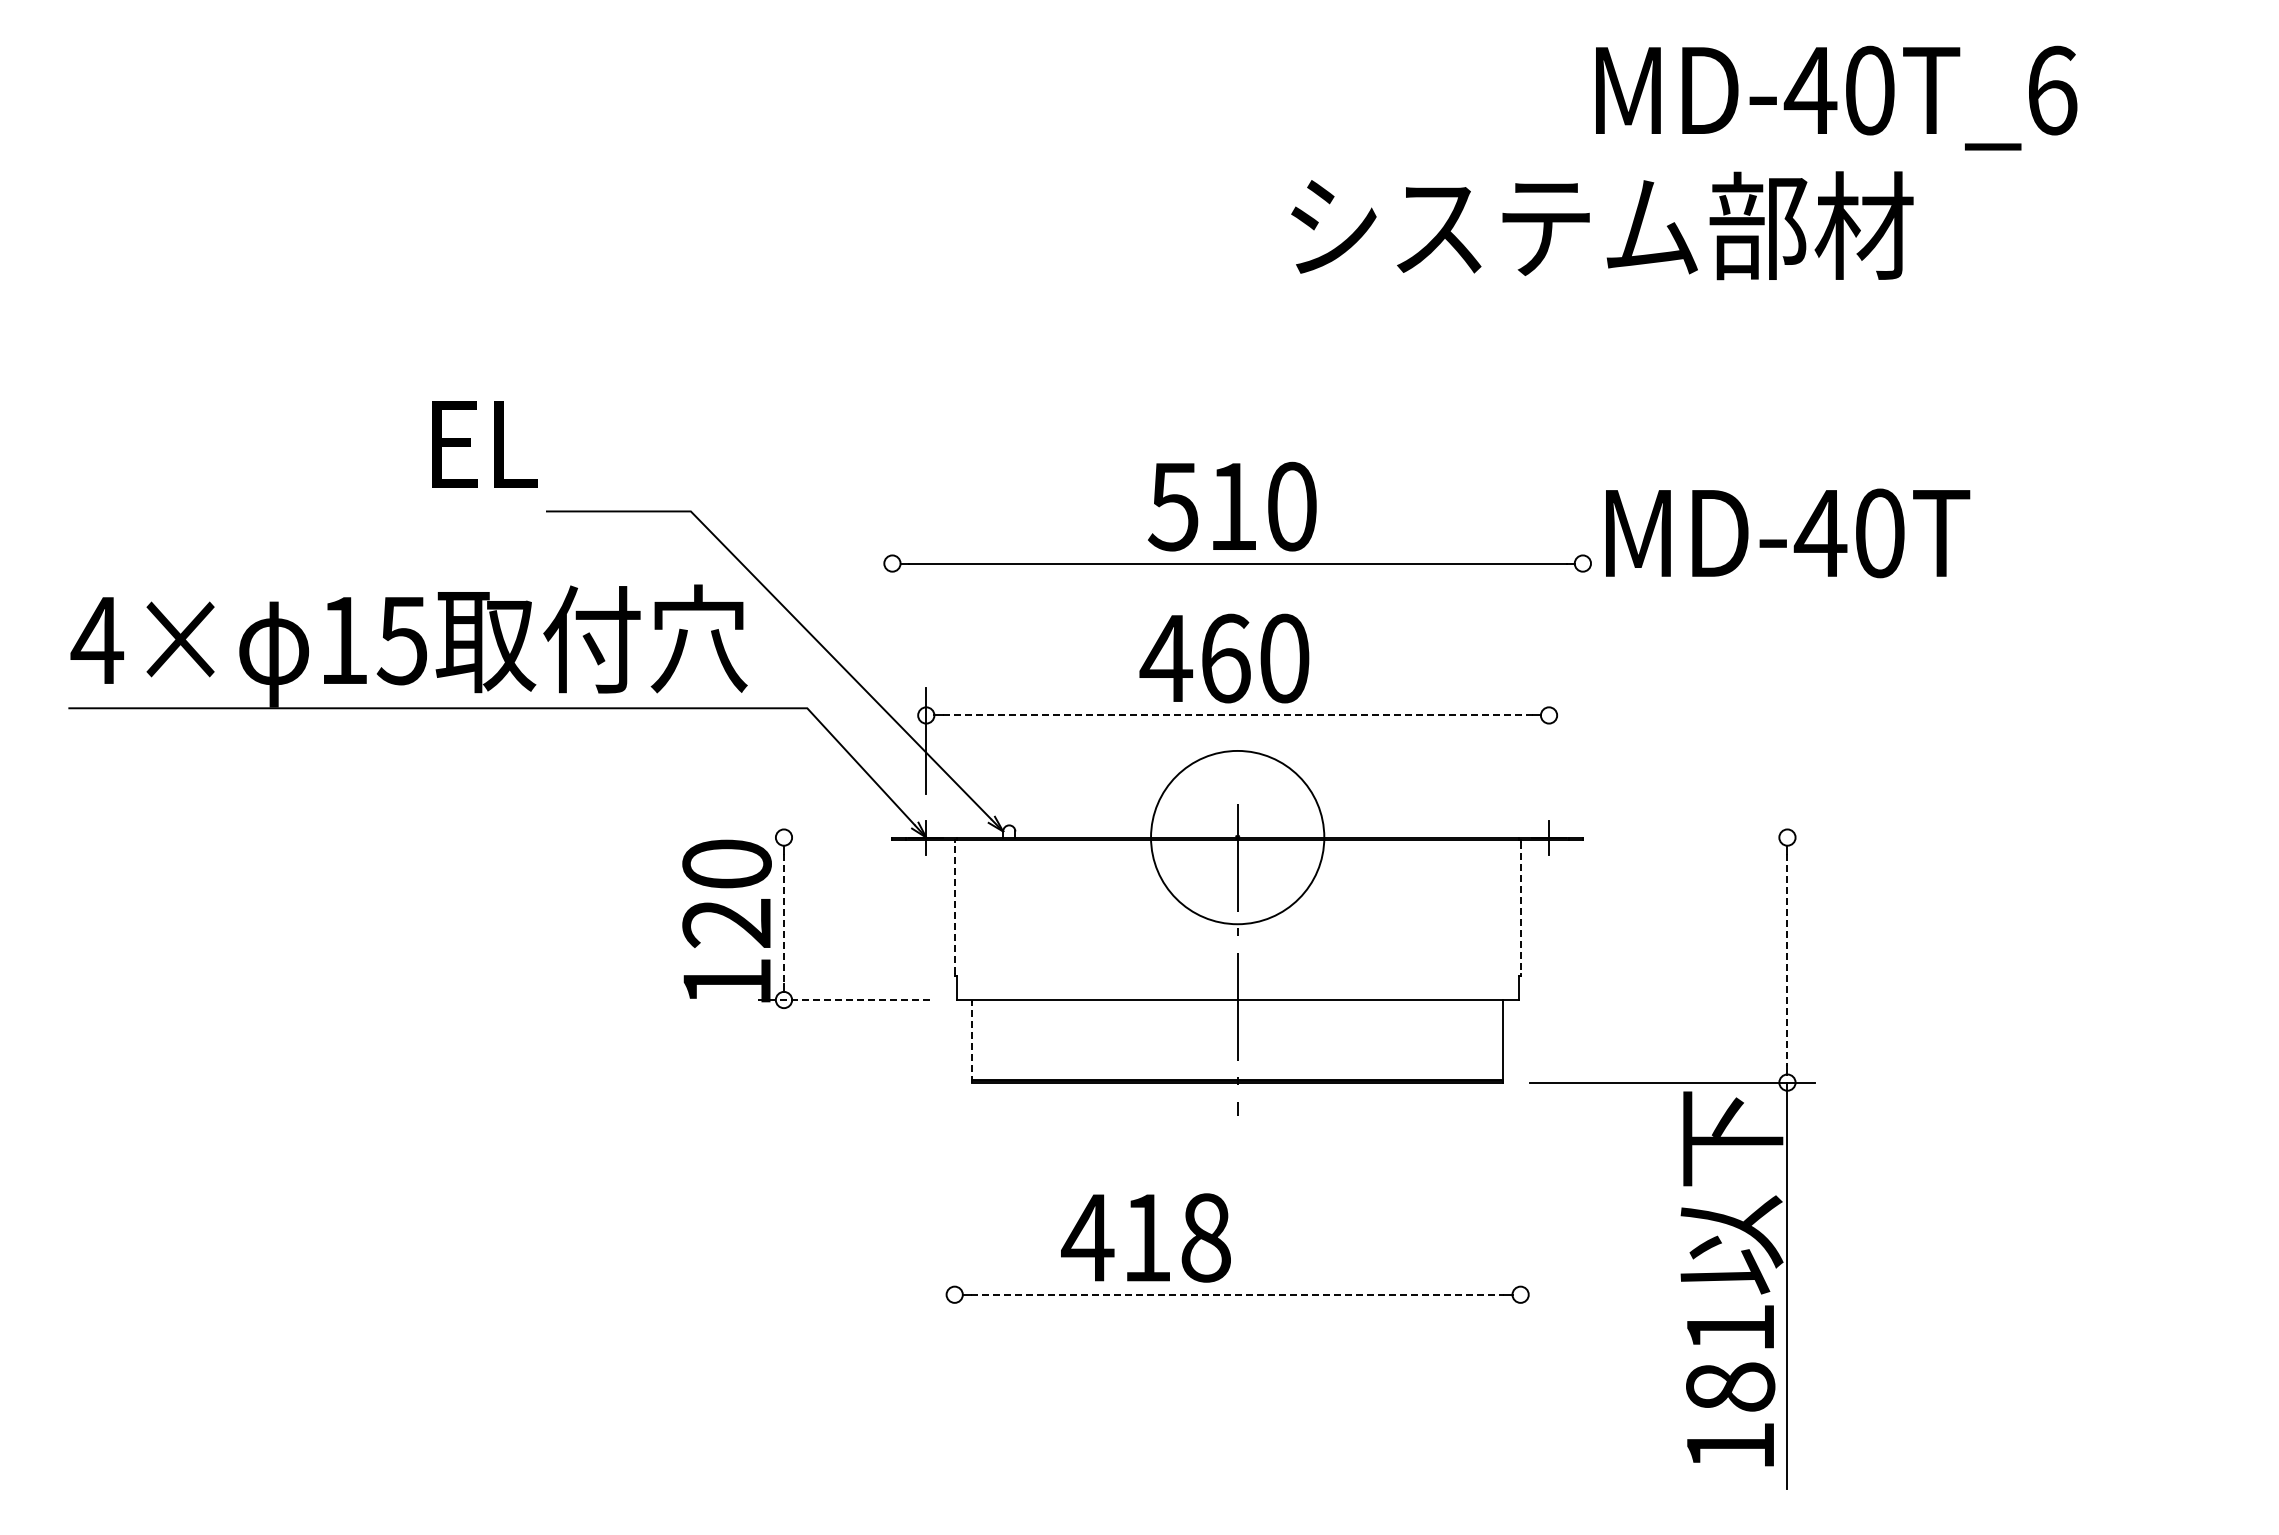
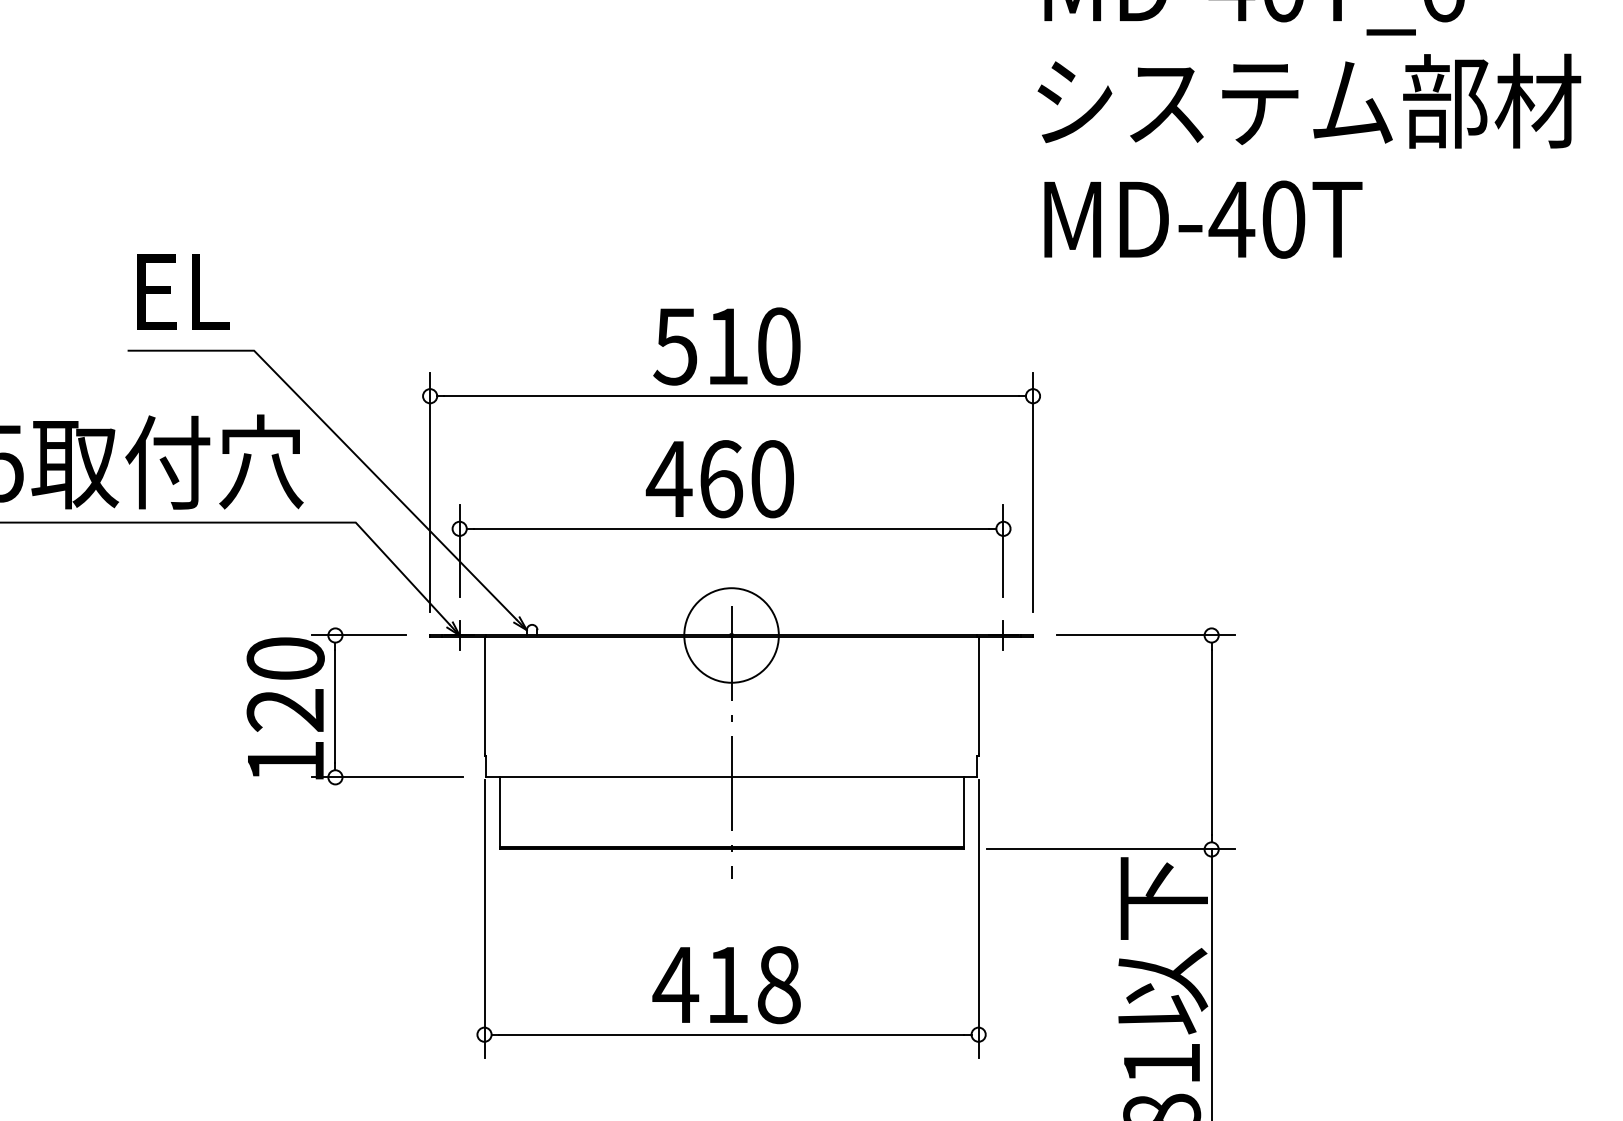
text: (1602, 225) -> (1309, 101), moved
text: (484, 444) -> (183, 292), moved
text: (1788, 533) -> (1203, 219), moved
line: (892, 673) -> (430, 492), added
line: (1582, 673) -> (1032, 492), added
line: (1238, 715) -> (732, 528), dashed -> solid
line: (1549, 740) -> (1003, 550), added
line: (810, 837) -> (358, 635), added
circle: (1237, 837) -> (731, 635), size x0.62
line: (1711, 837) -> (1145, 635), added
line: (954, 907) -> (484, 696), dashed -> solid
line: (1520, 907) -> (978, 696), dashed -> solid
line: (784, 918) -> (335, 706), dashed -> solid
line: (1787, 960) -> (1211, 742), dashed -> solid
line: (842, 1000) -> (386, 777), dashed -> solid
line: (972, 1040) -> (500, 812), dashed -> solid
line: (954, 1161) -> (484, 918), added
line: (1520, 1161) -> (978, 918), added
text: (1145, 1237) -> (726, 984), moved
line: (1237, 1294) -> (731, 1034), dashed -> solid

